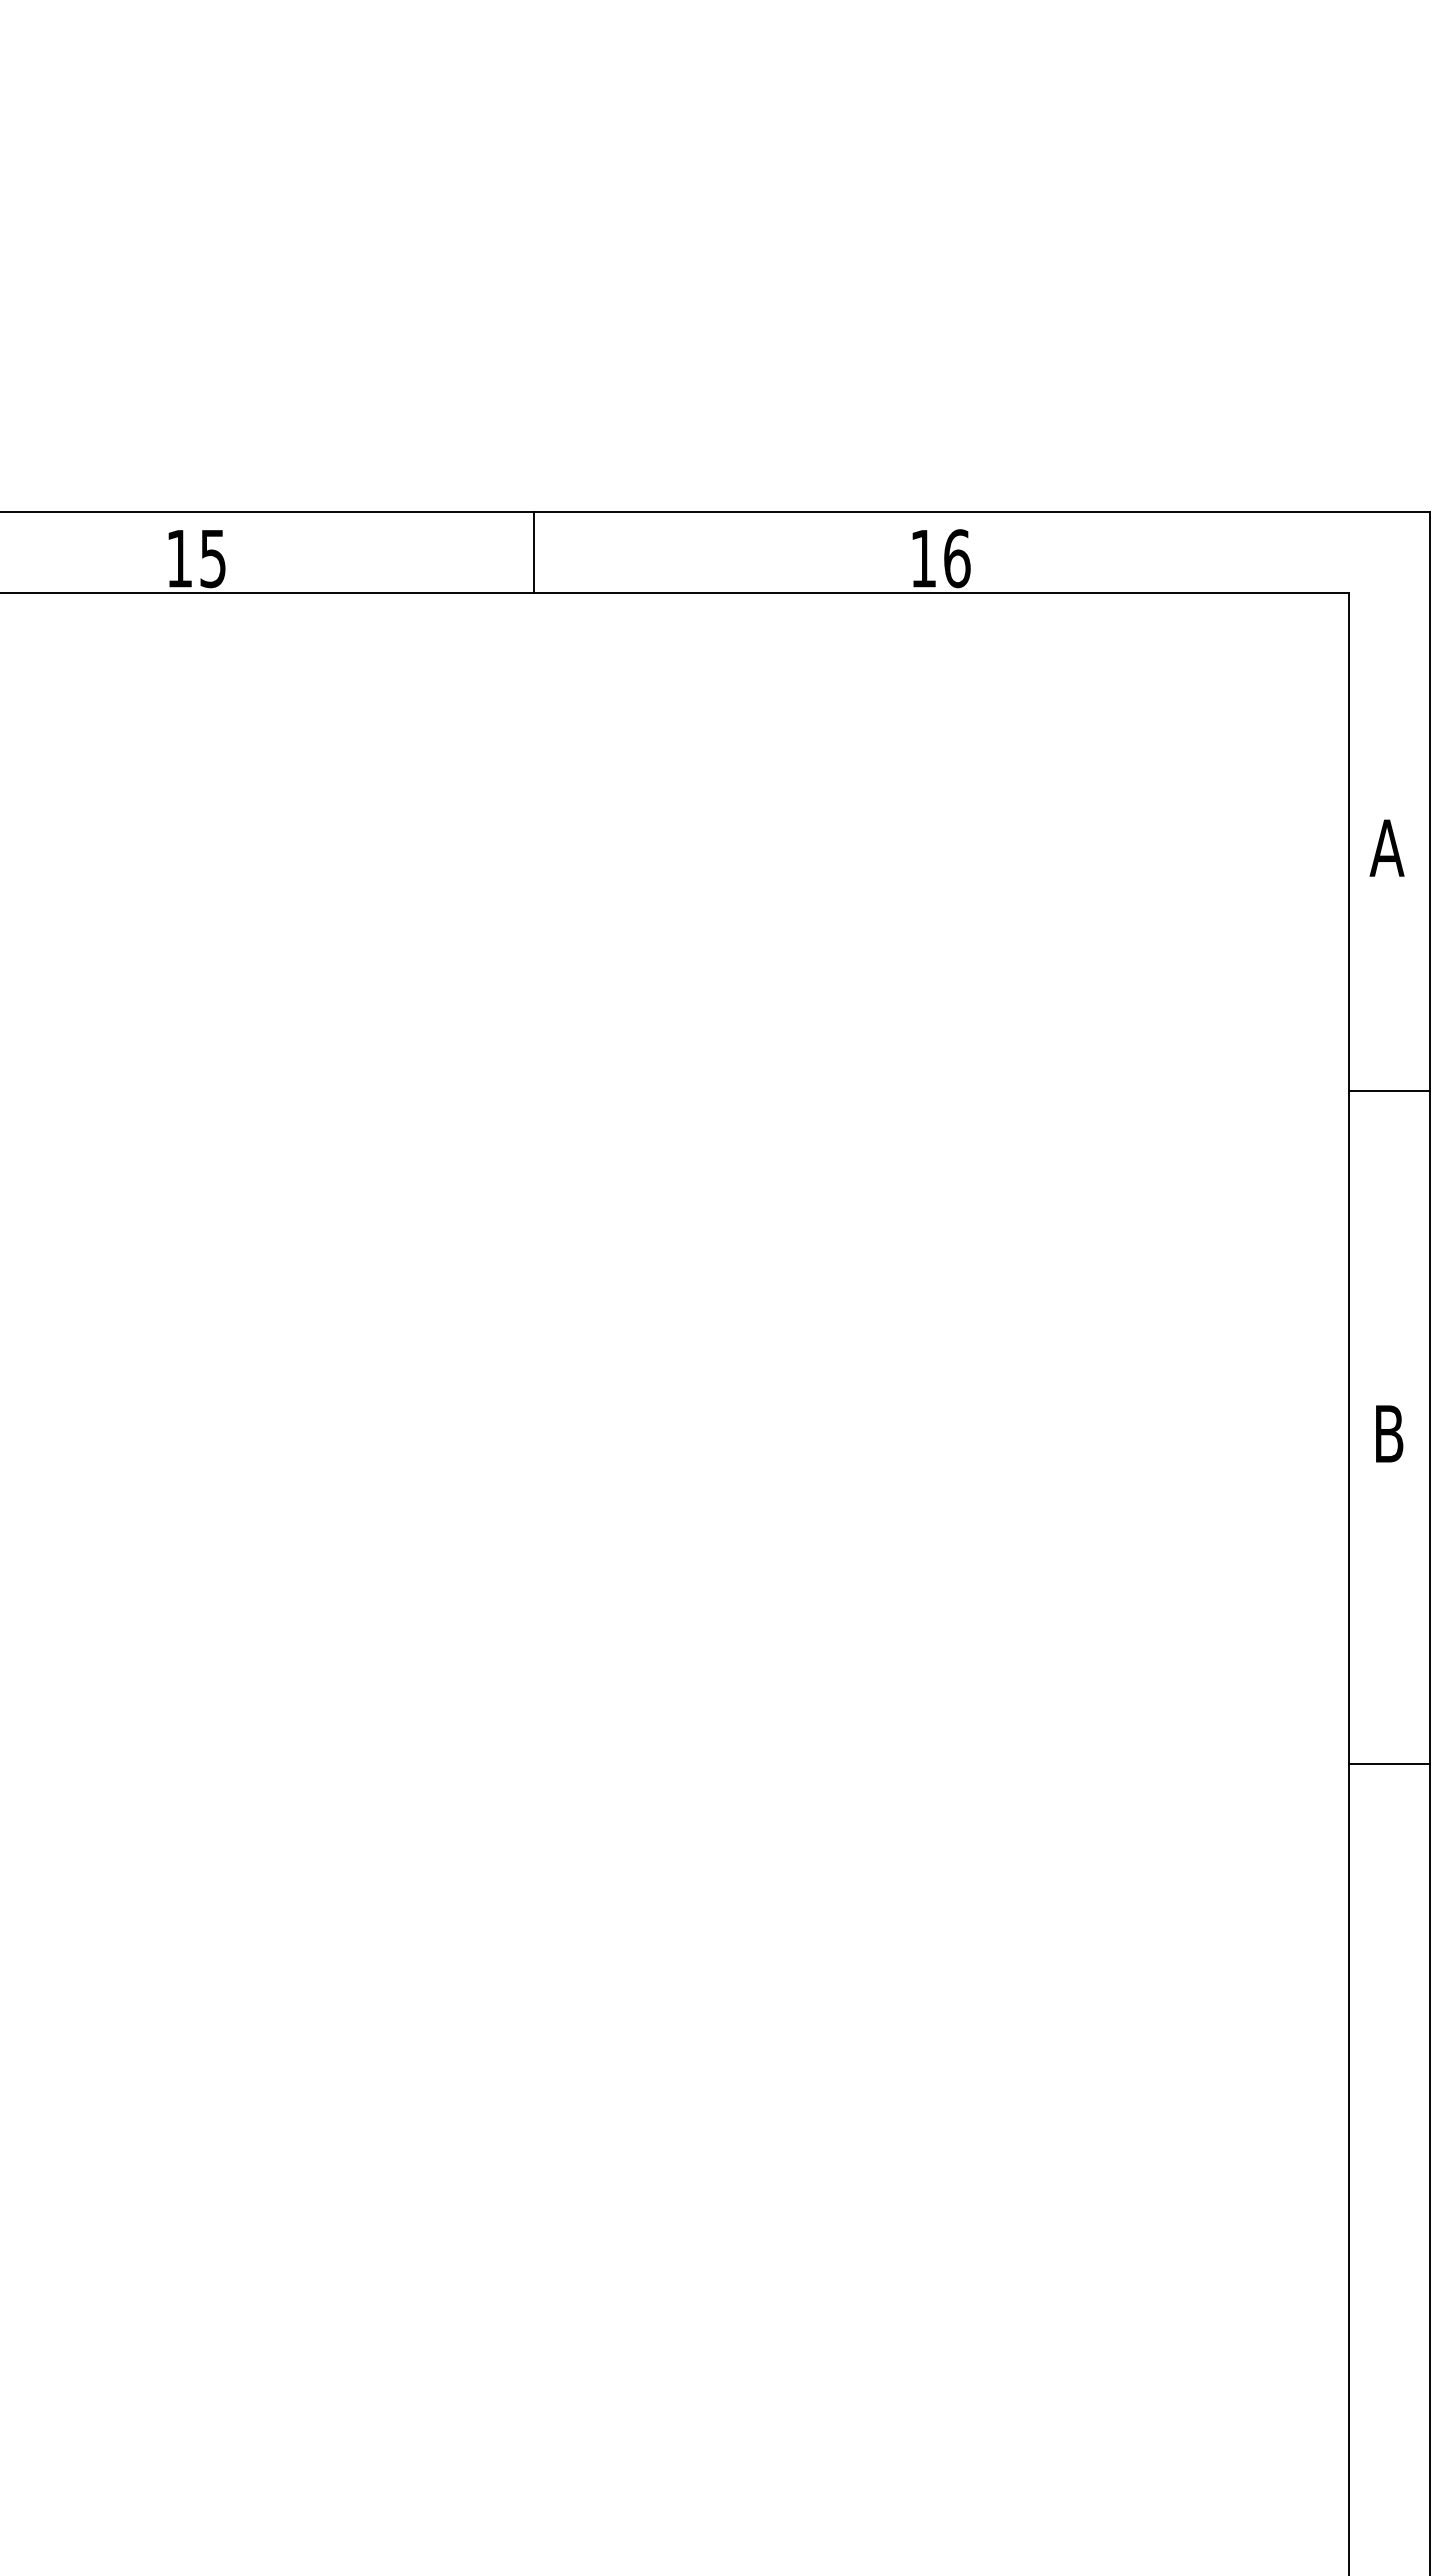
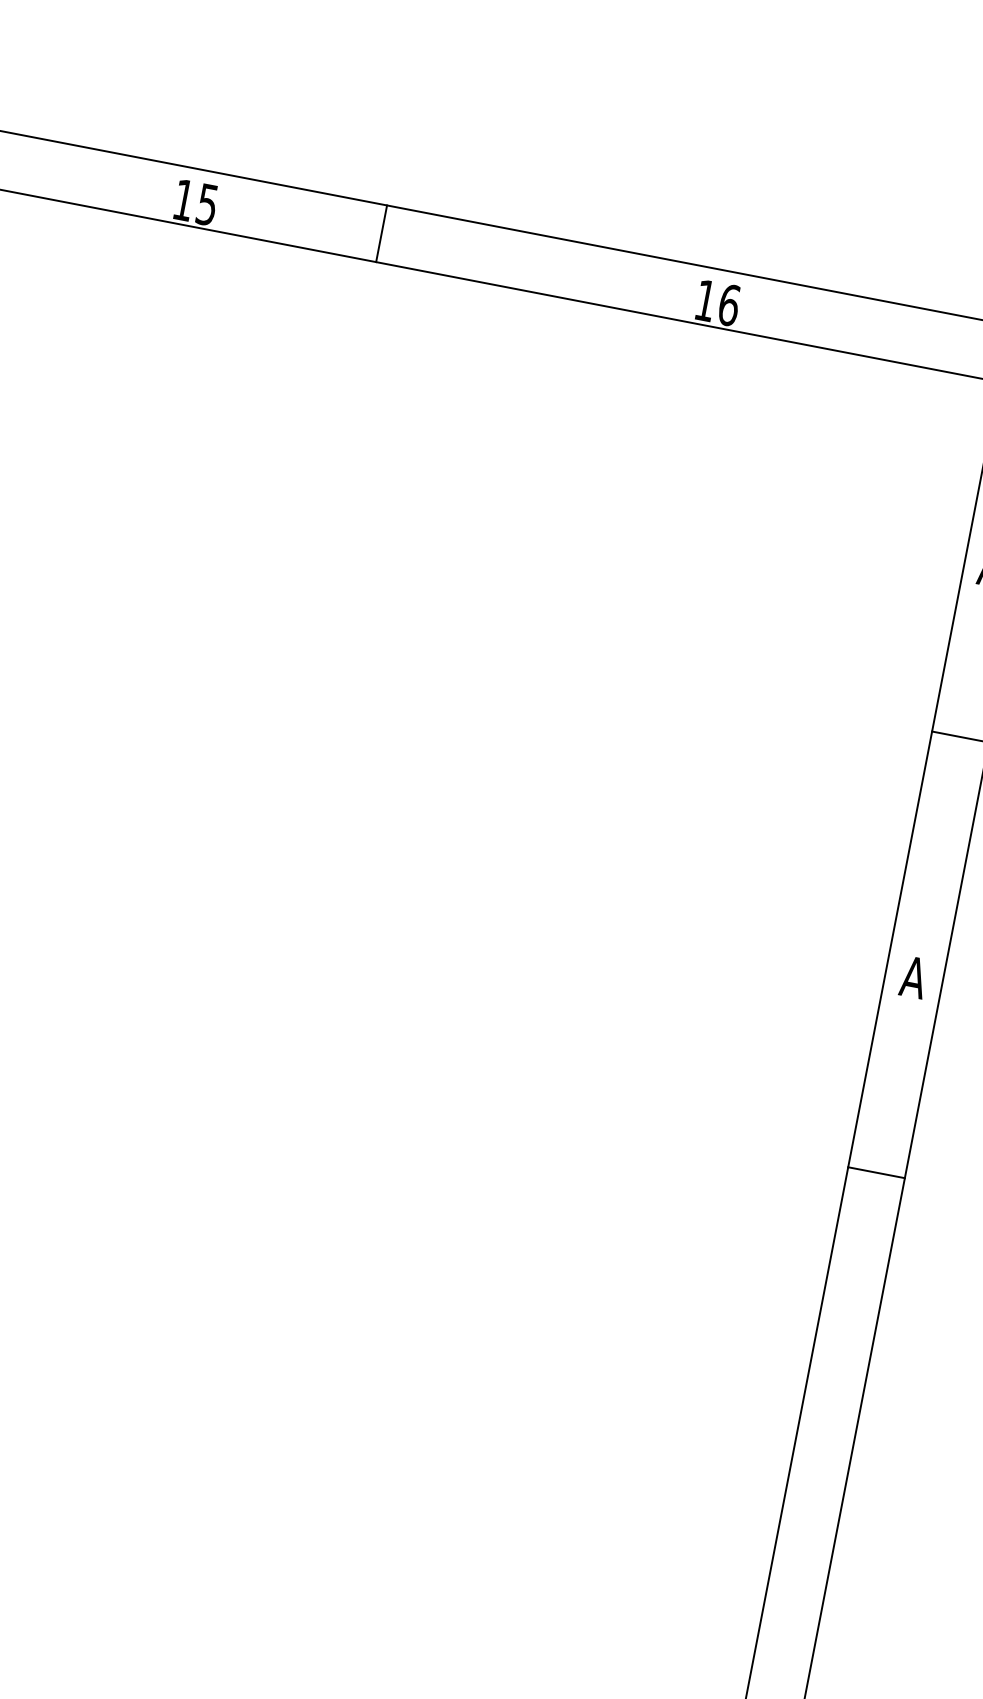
line: (534, 552) -> (381, 233), moved
text: (1388, 1433) -> (913, 977), B -> A
line: (1389, 1764) -> (876, 1172), moved

